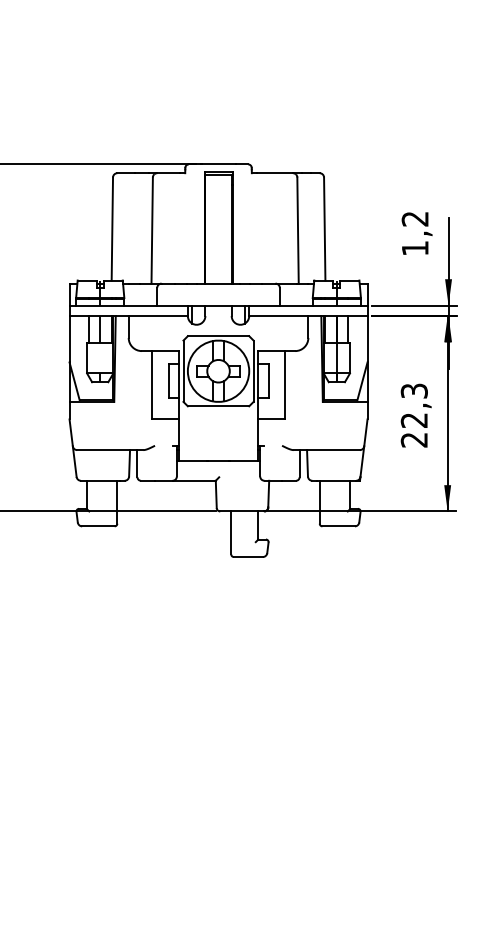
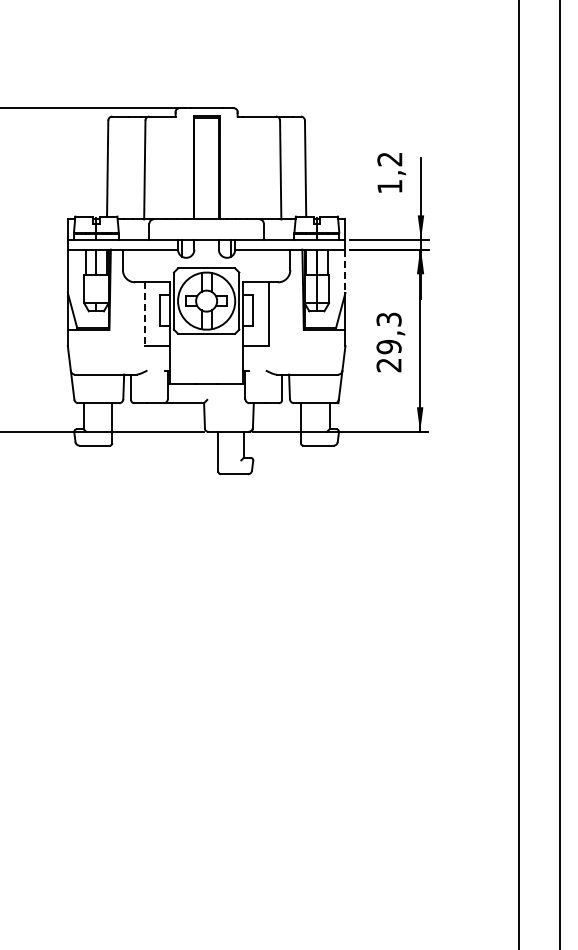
line: (367, 339) -> (345, 271), solid -> dashed
line: (151, 385) -> (144, 314), solid -> dashed
text: (413, 421) -> (388, 347), 22,3 -> 29,3

